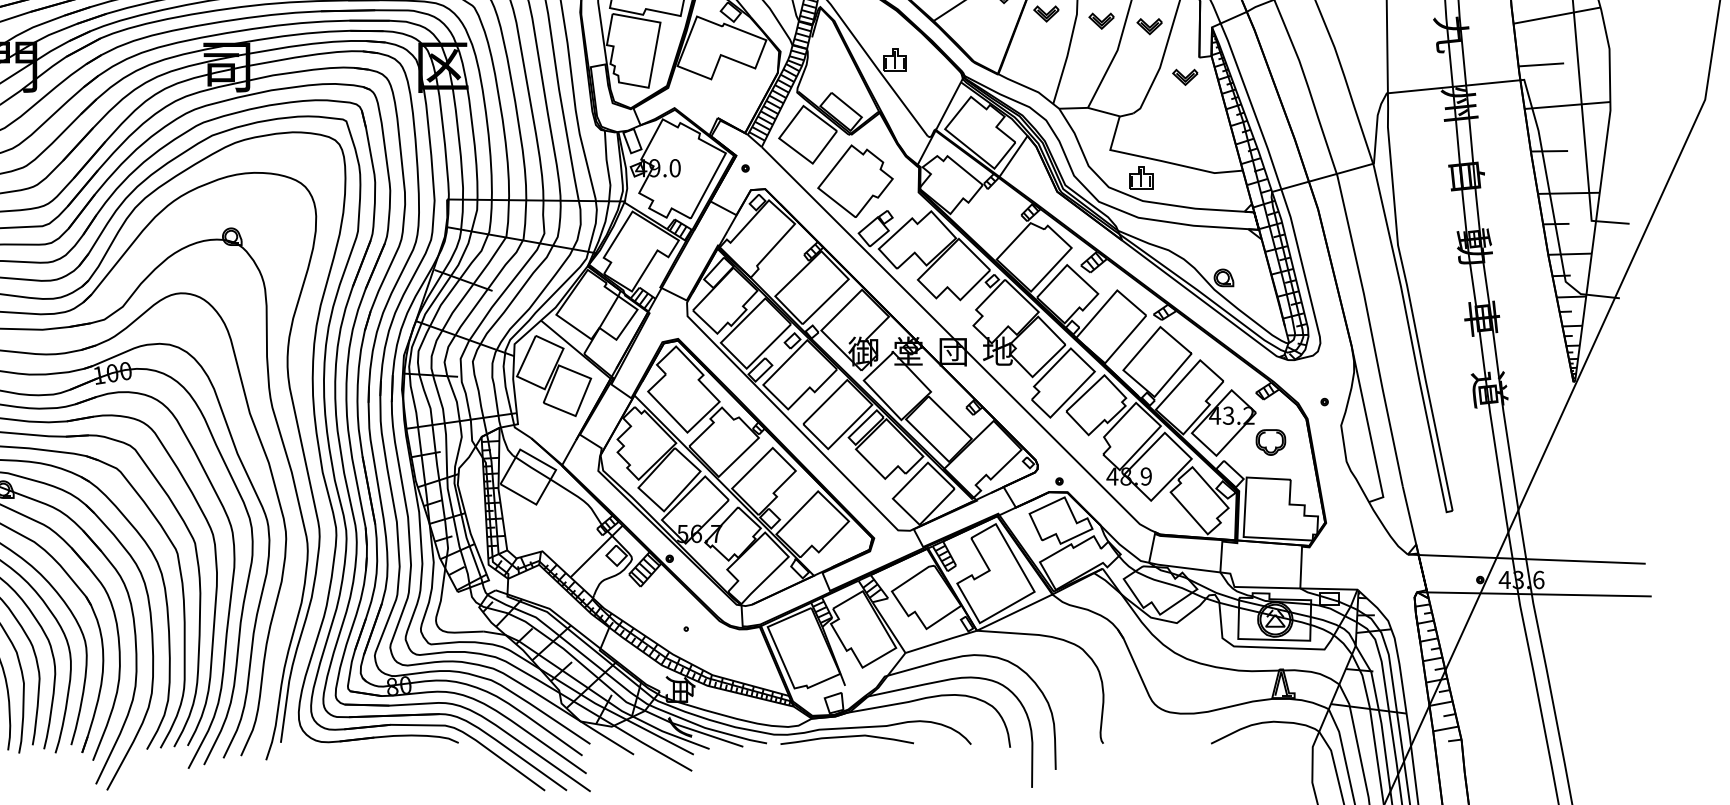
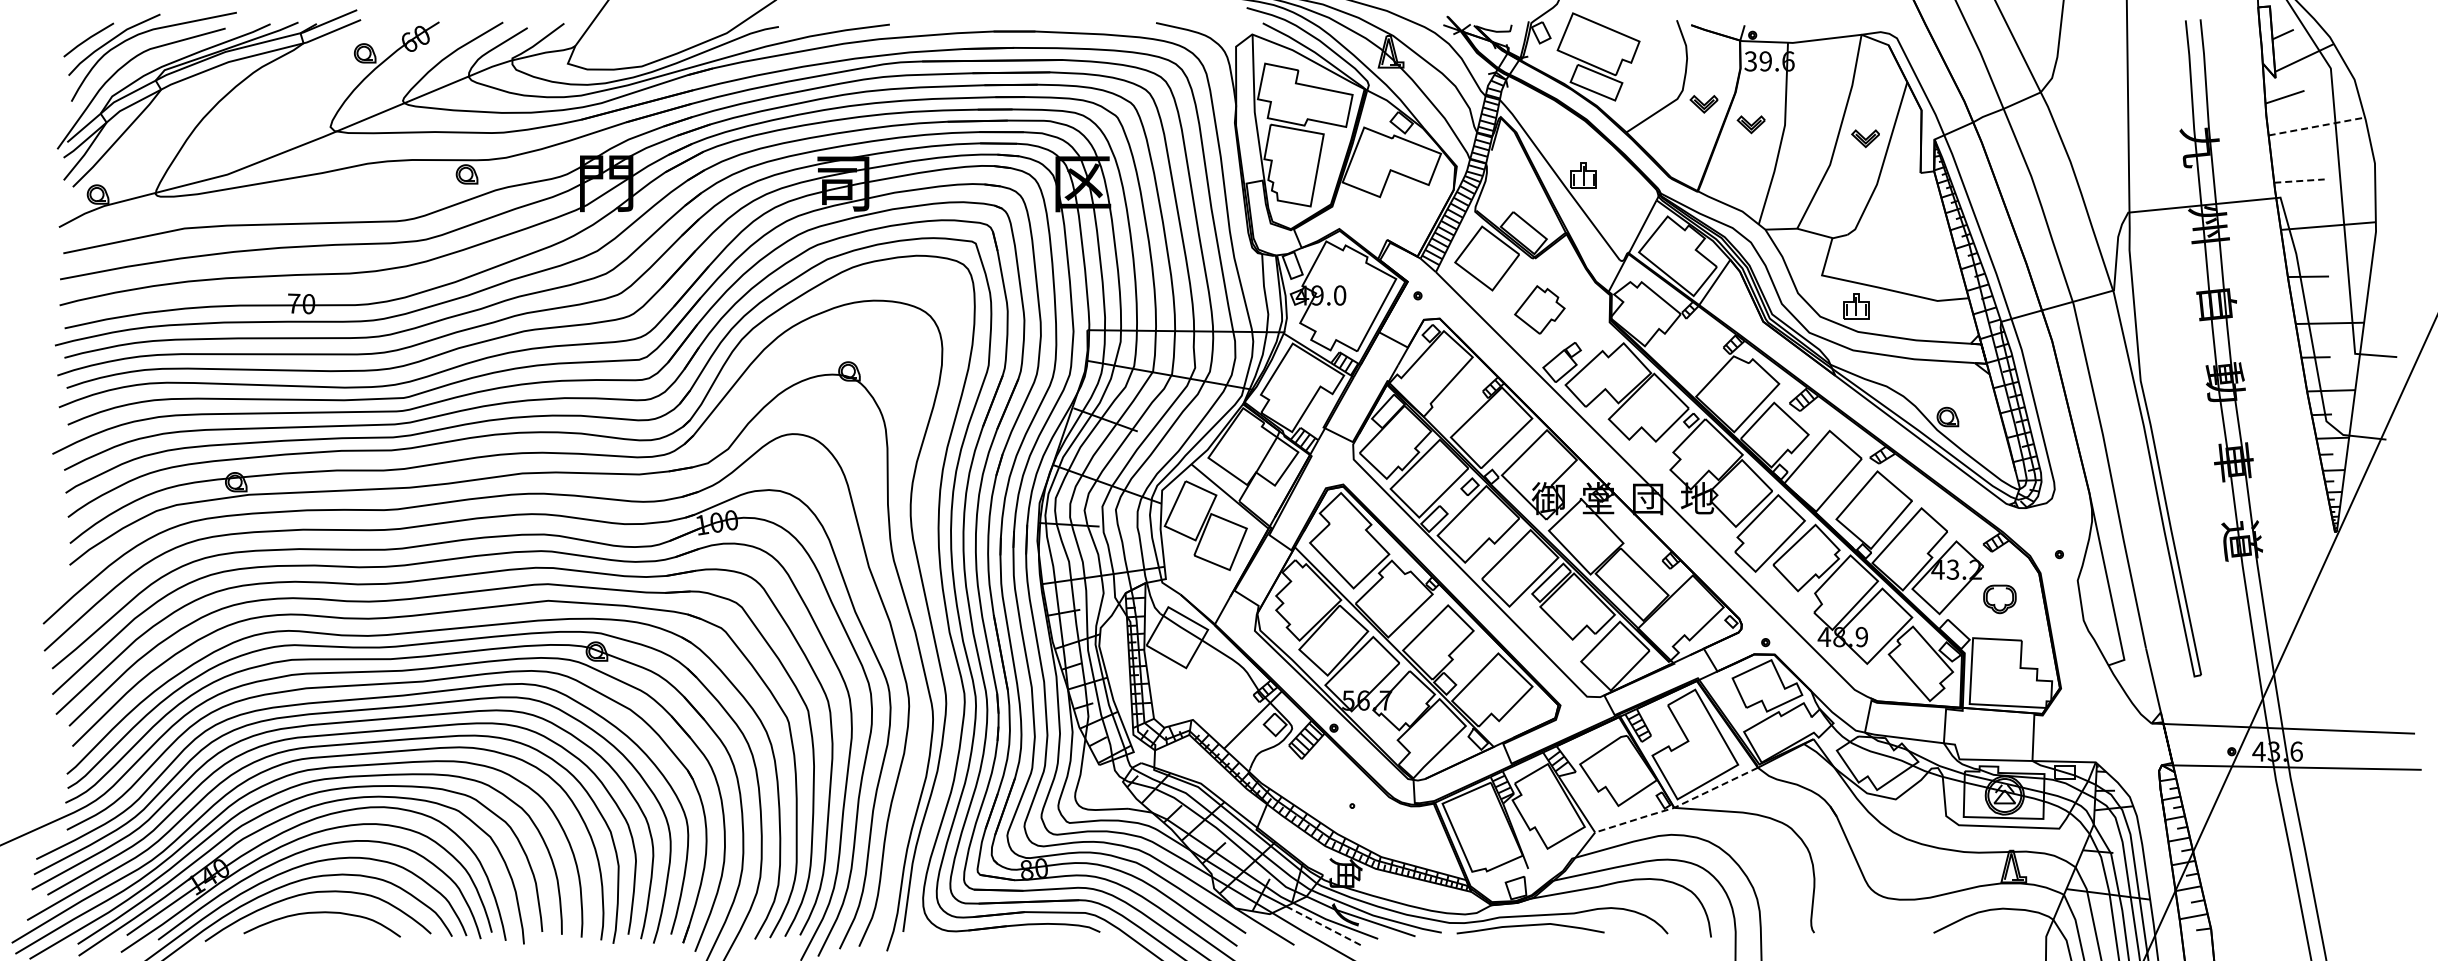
line: (1557, 15) -> (2317, 126), solid -> dashed
part: (1100, 21) -> (1811, 132), removed
line: (1541, 65) -> (2299, 181), solid -> dashed
part: (1184, 76) -> (1904, 194), removed
part: (855, 180) -> (1539, 309), size x0.6
line: (978, 629) -> (1676, 806), solid -> dashed
line: (660, 736) -> (1323, 925), solid -> dashed

